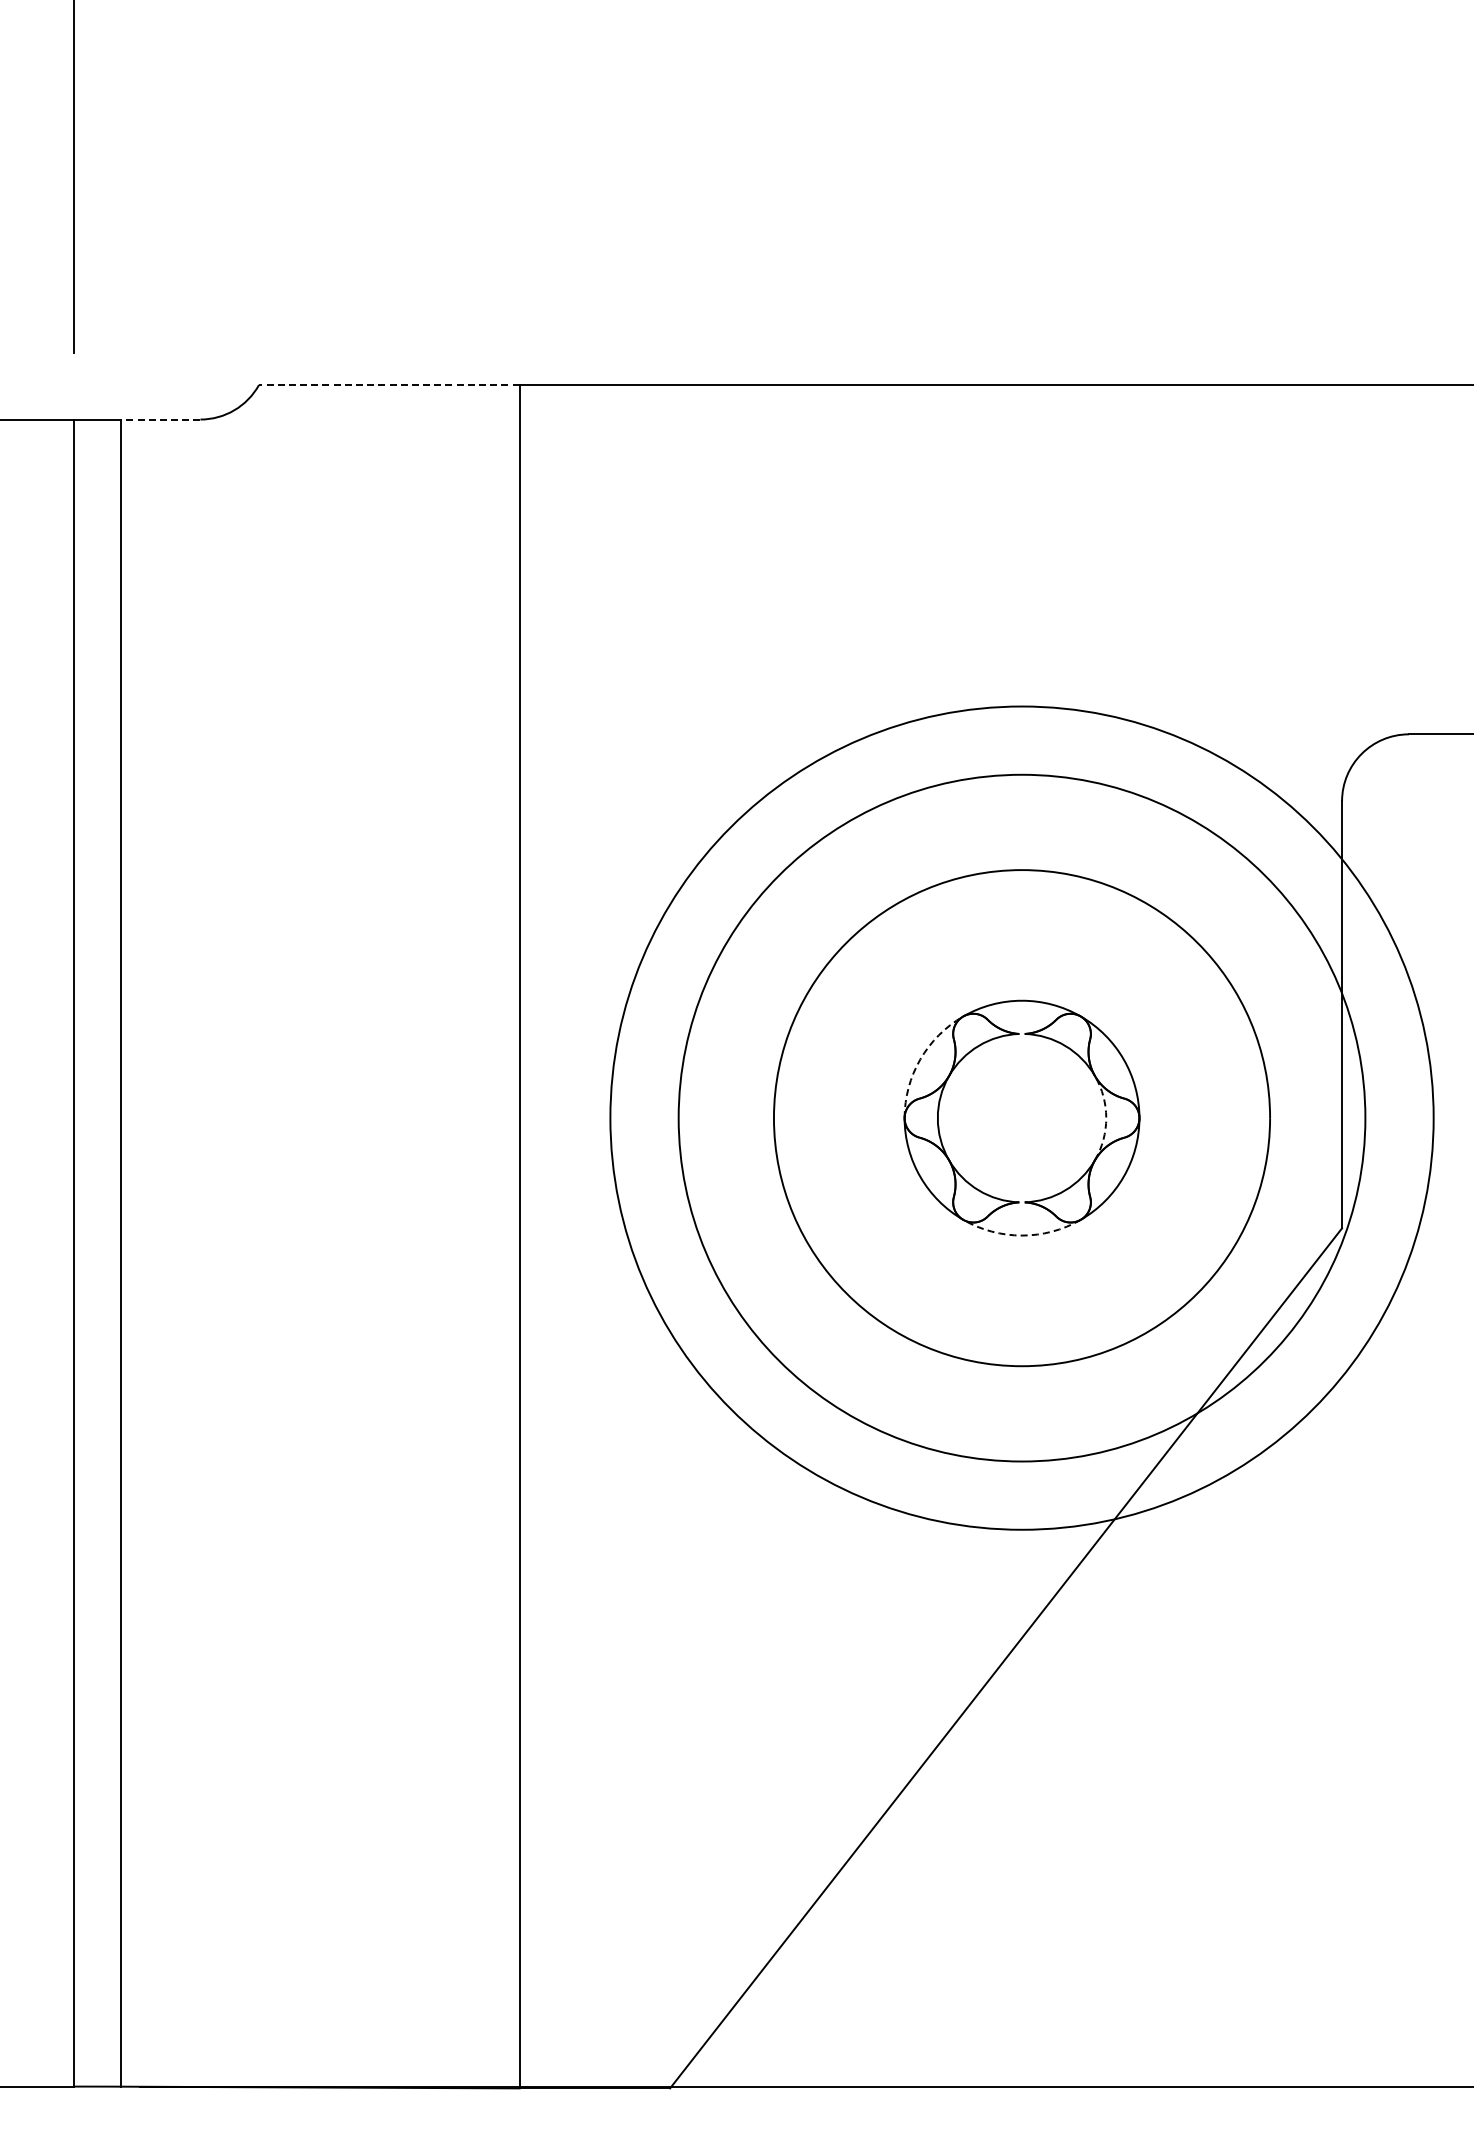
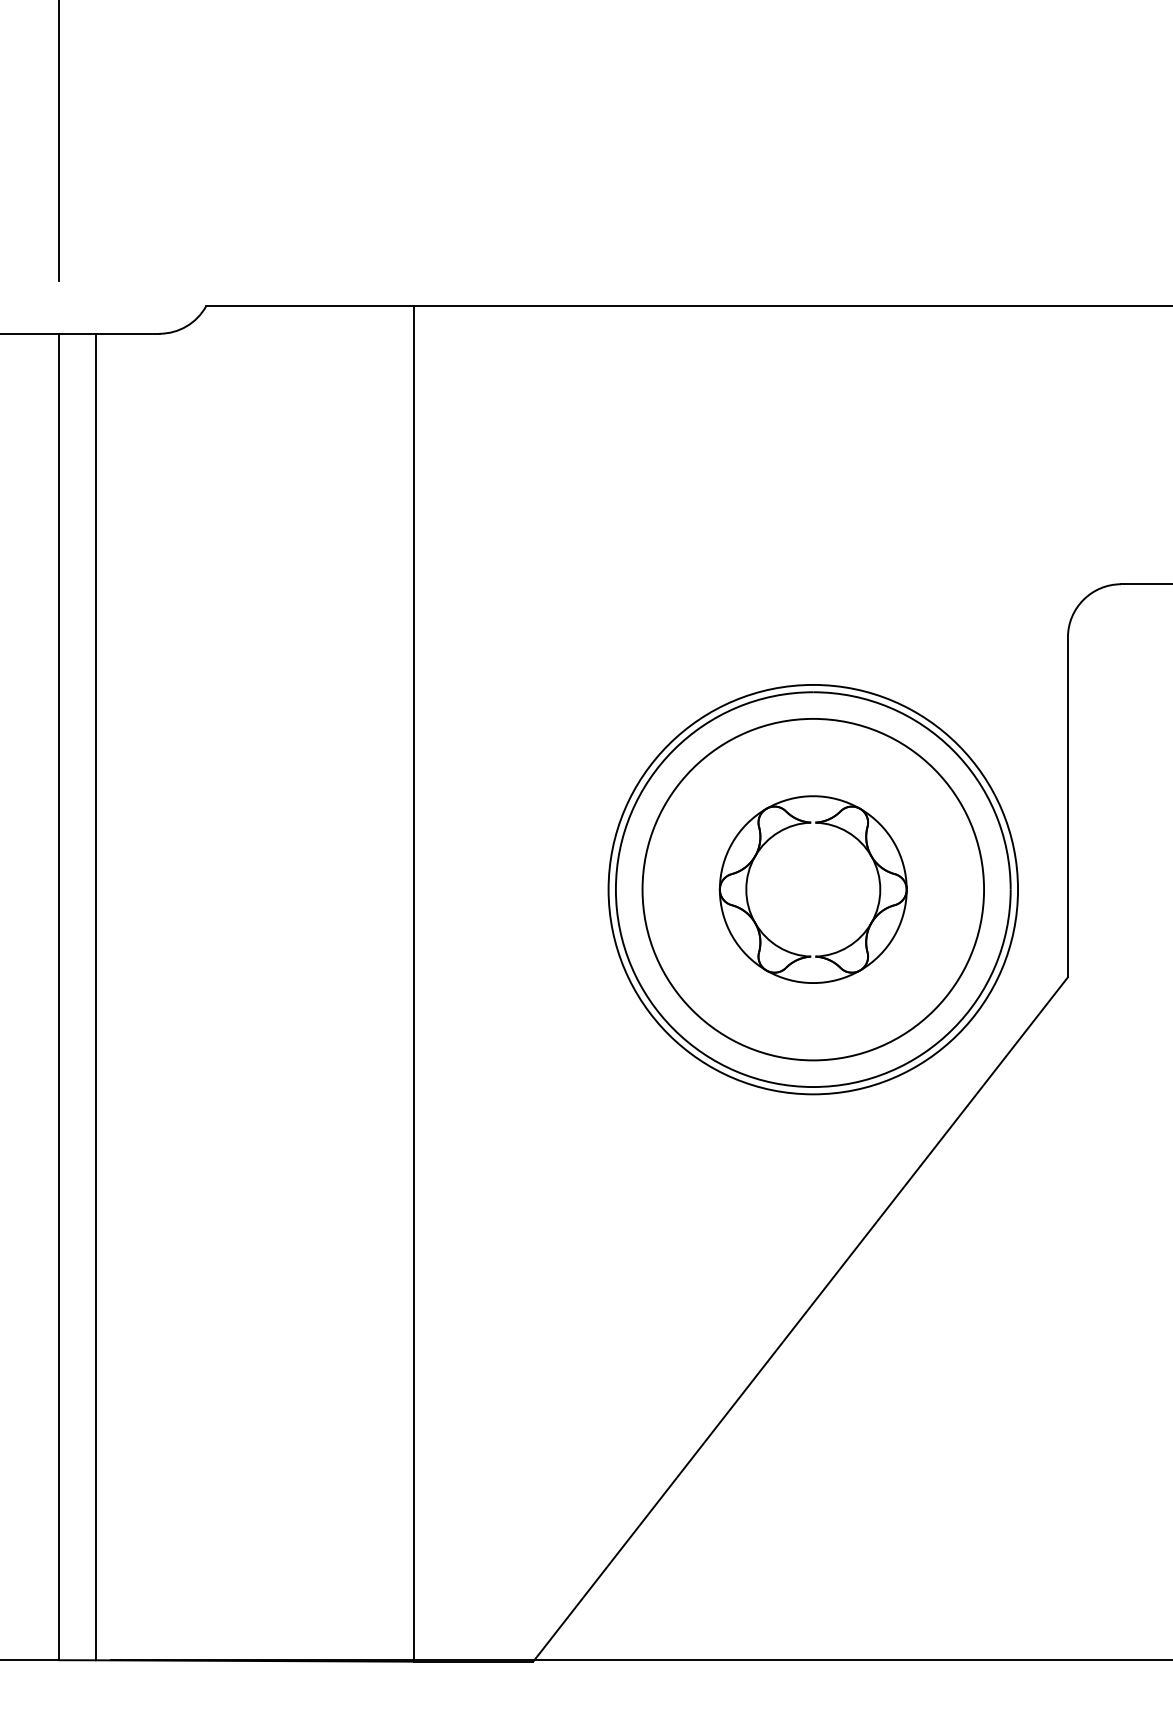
line: (388, 385) -> (309, 306), dashed -> solid
line: (160, 419) -> (127, 333), dashed -> solid
arc: (920, 1059) -> (732, 842), dashed -> solid
circle: (1021, 1117) -> (812, 889), size x0.62
circle: (1021, 1117) -> (812, 889), size x0.62
arc: (1106, 1118) -> (880, 889), dashed -> solid
arc: (1022, 1235) -> (813, 983), dashed -> solid

